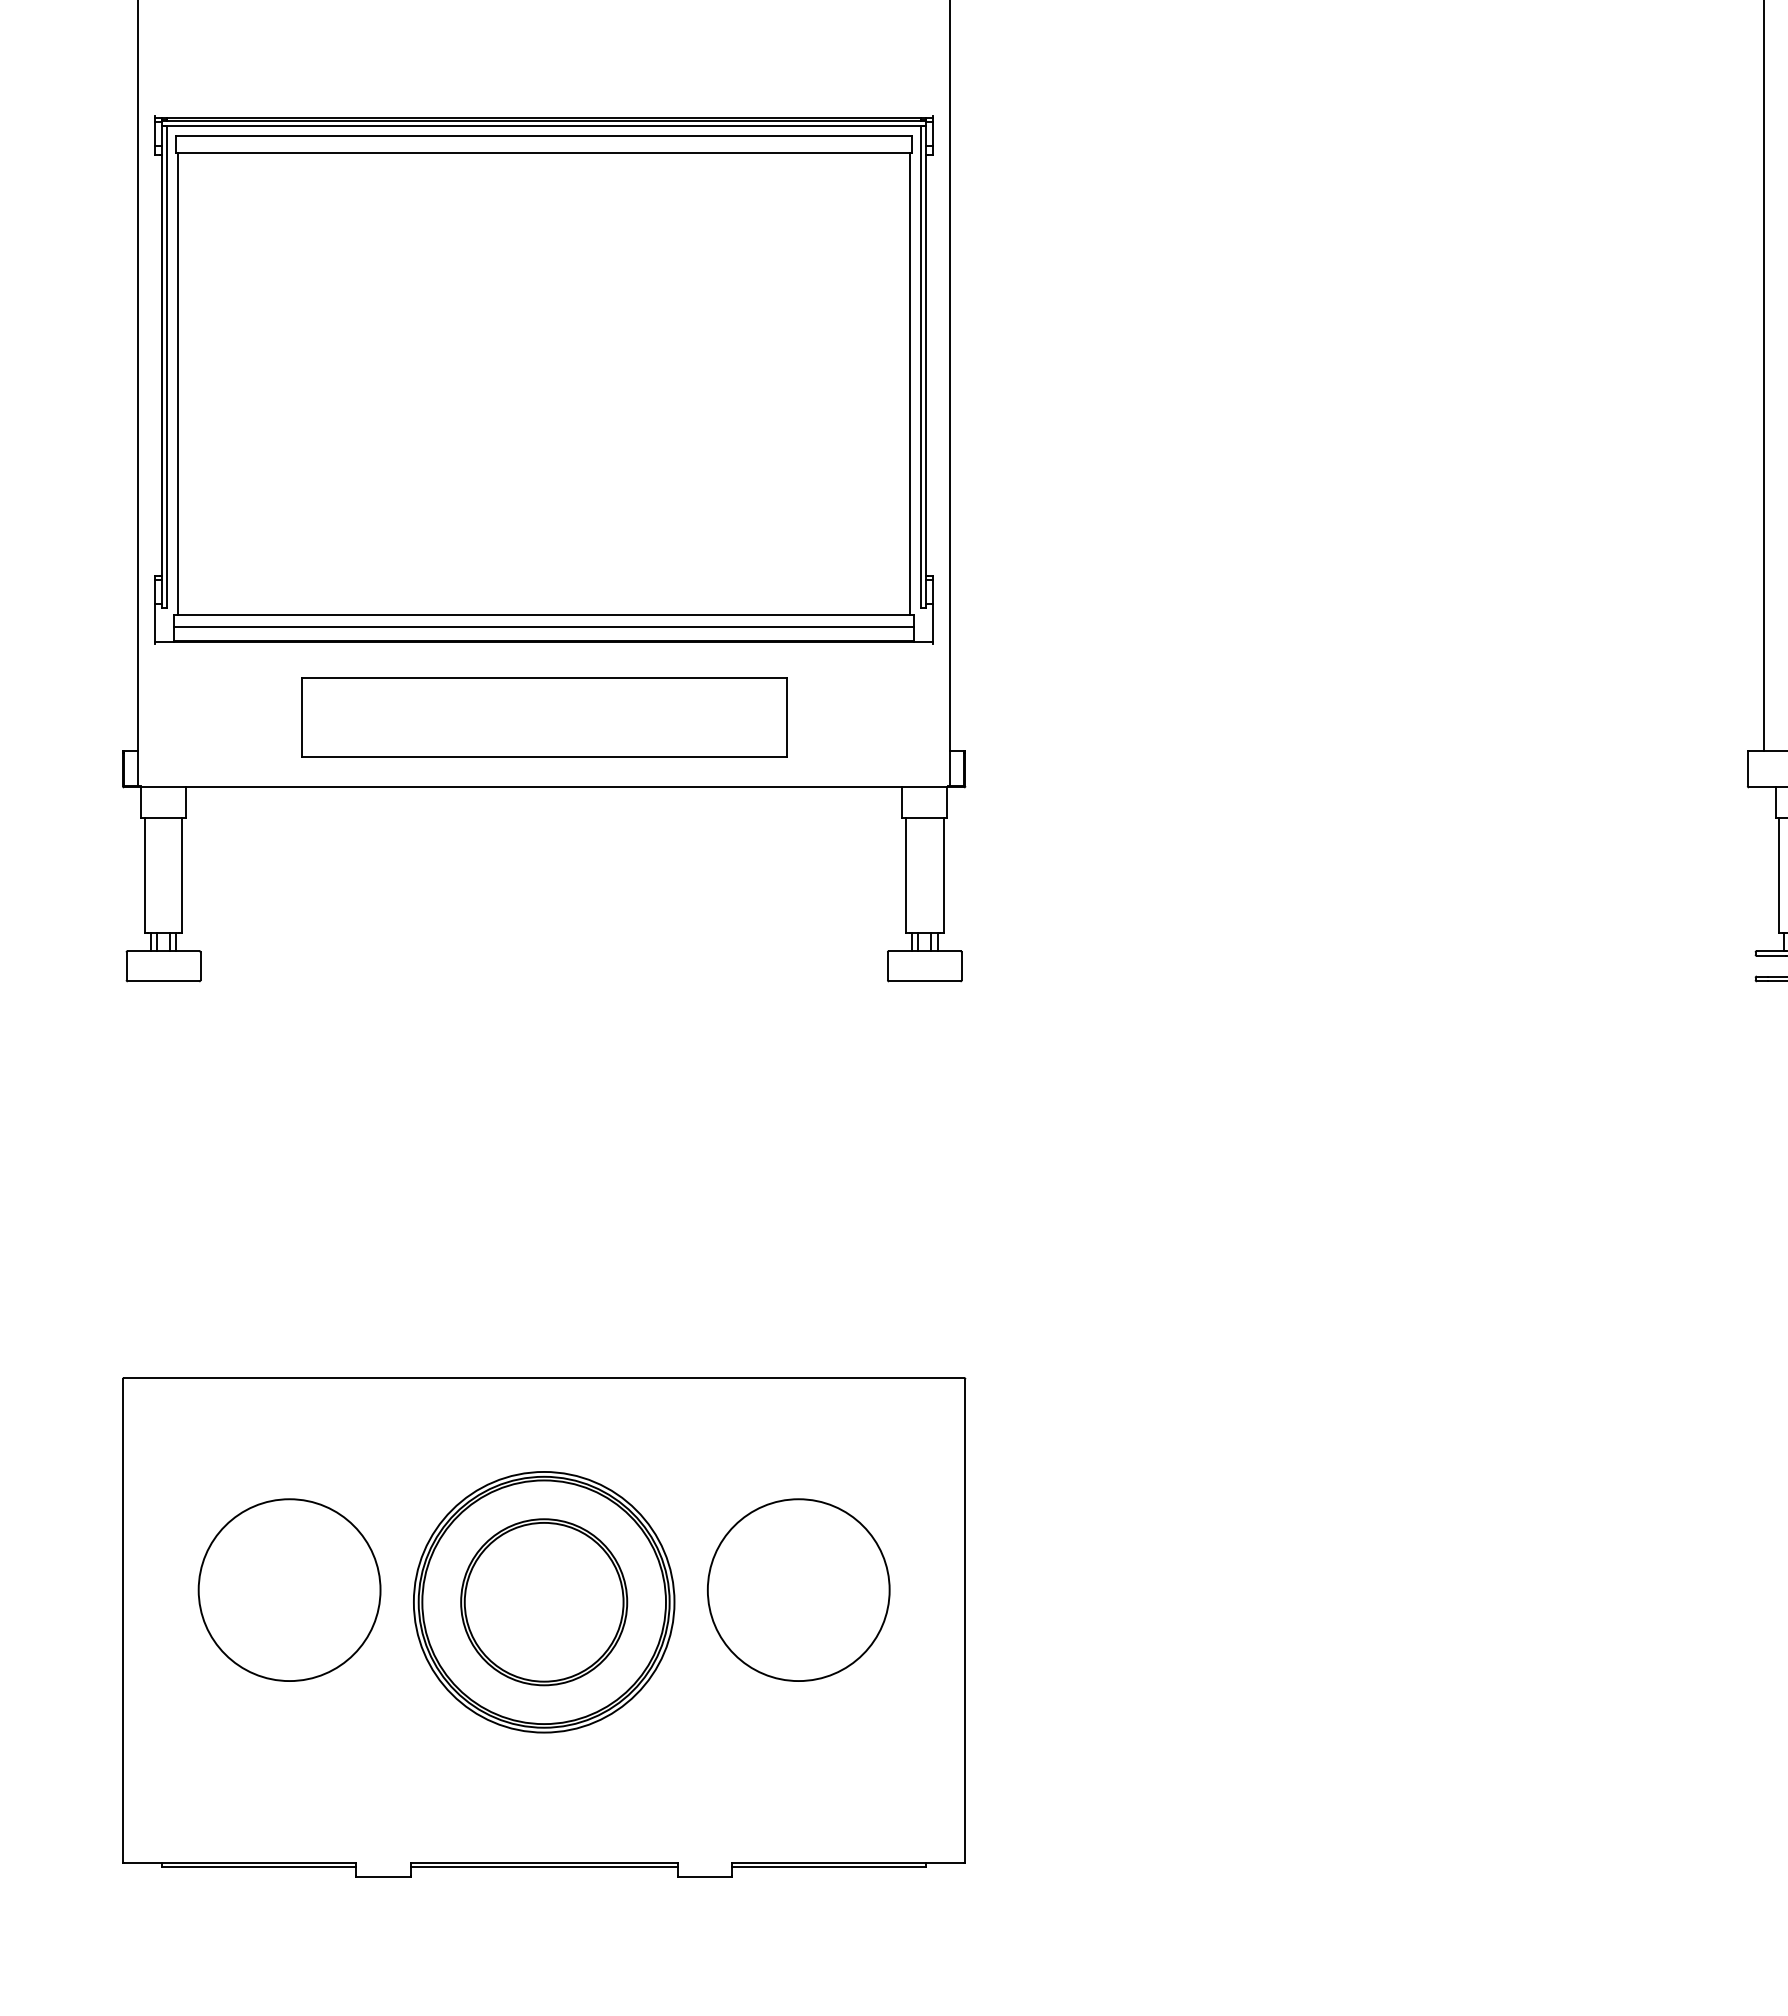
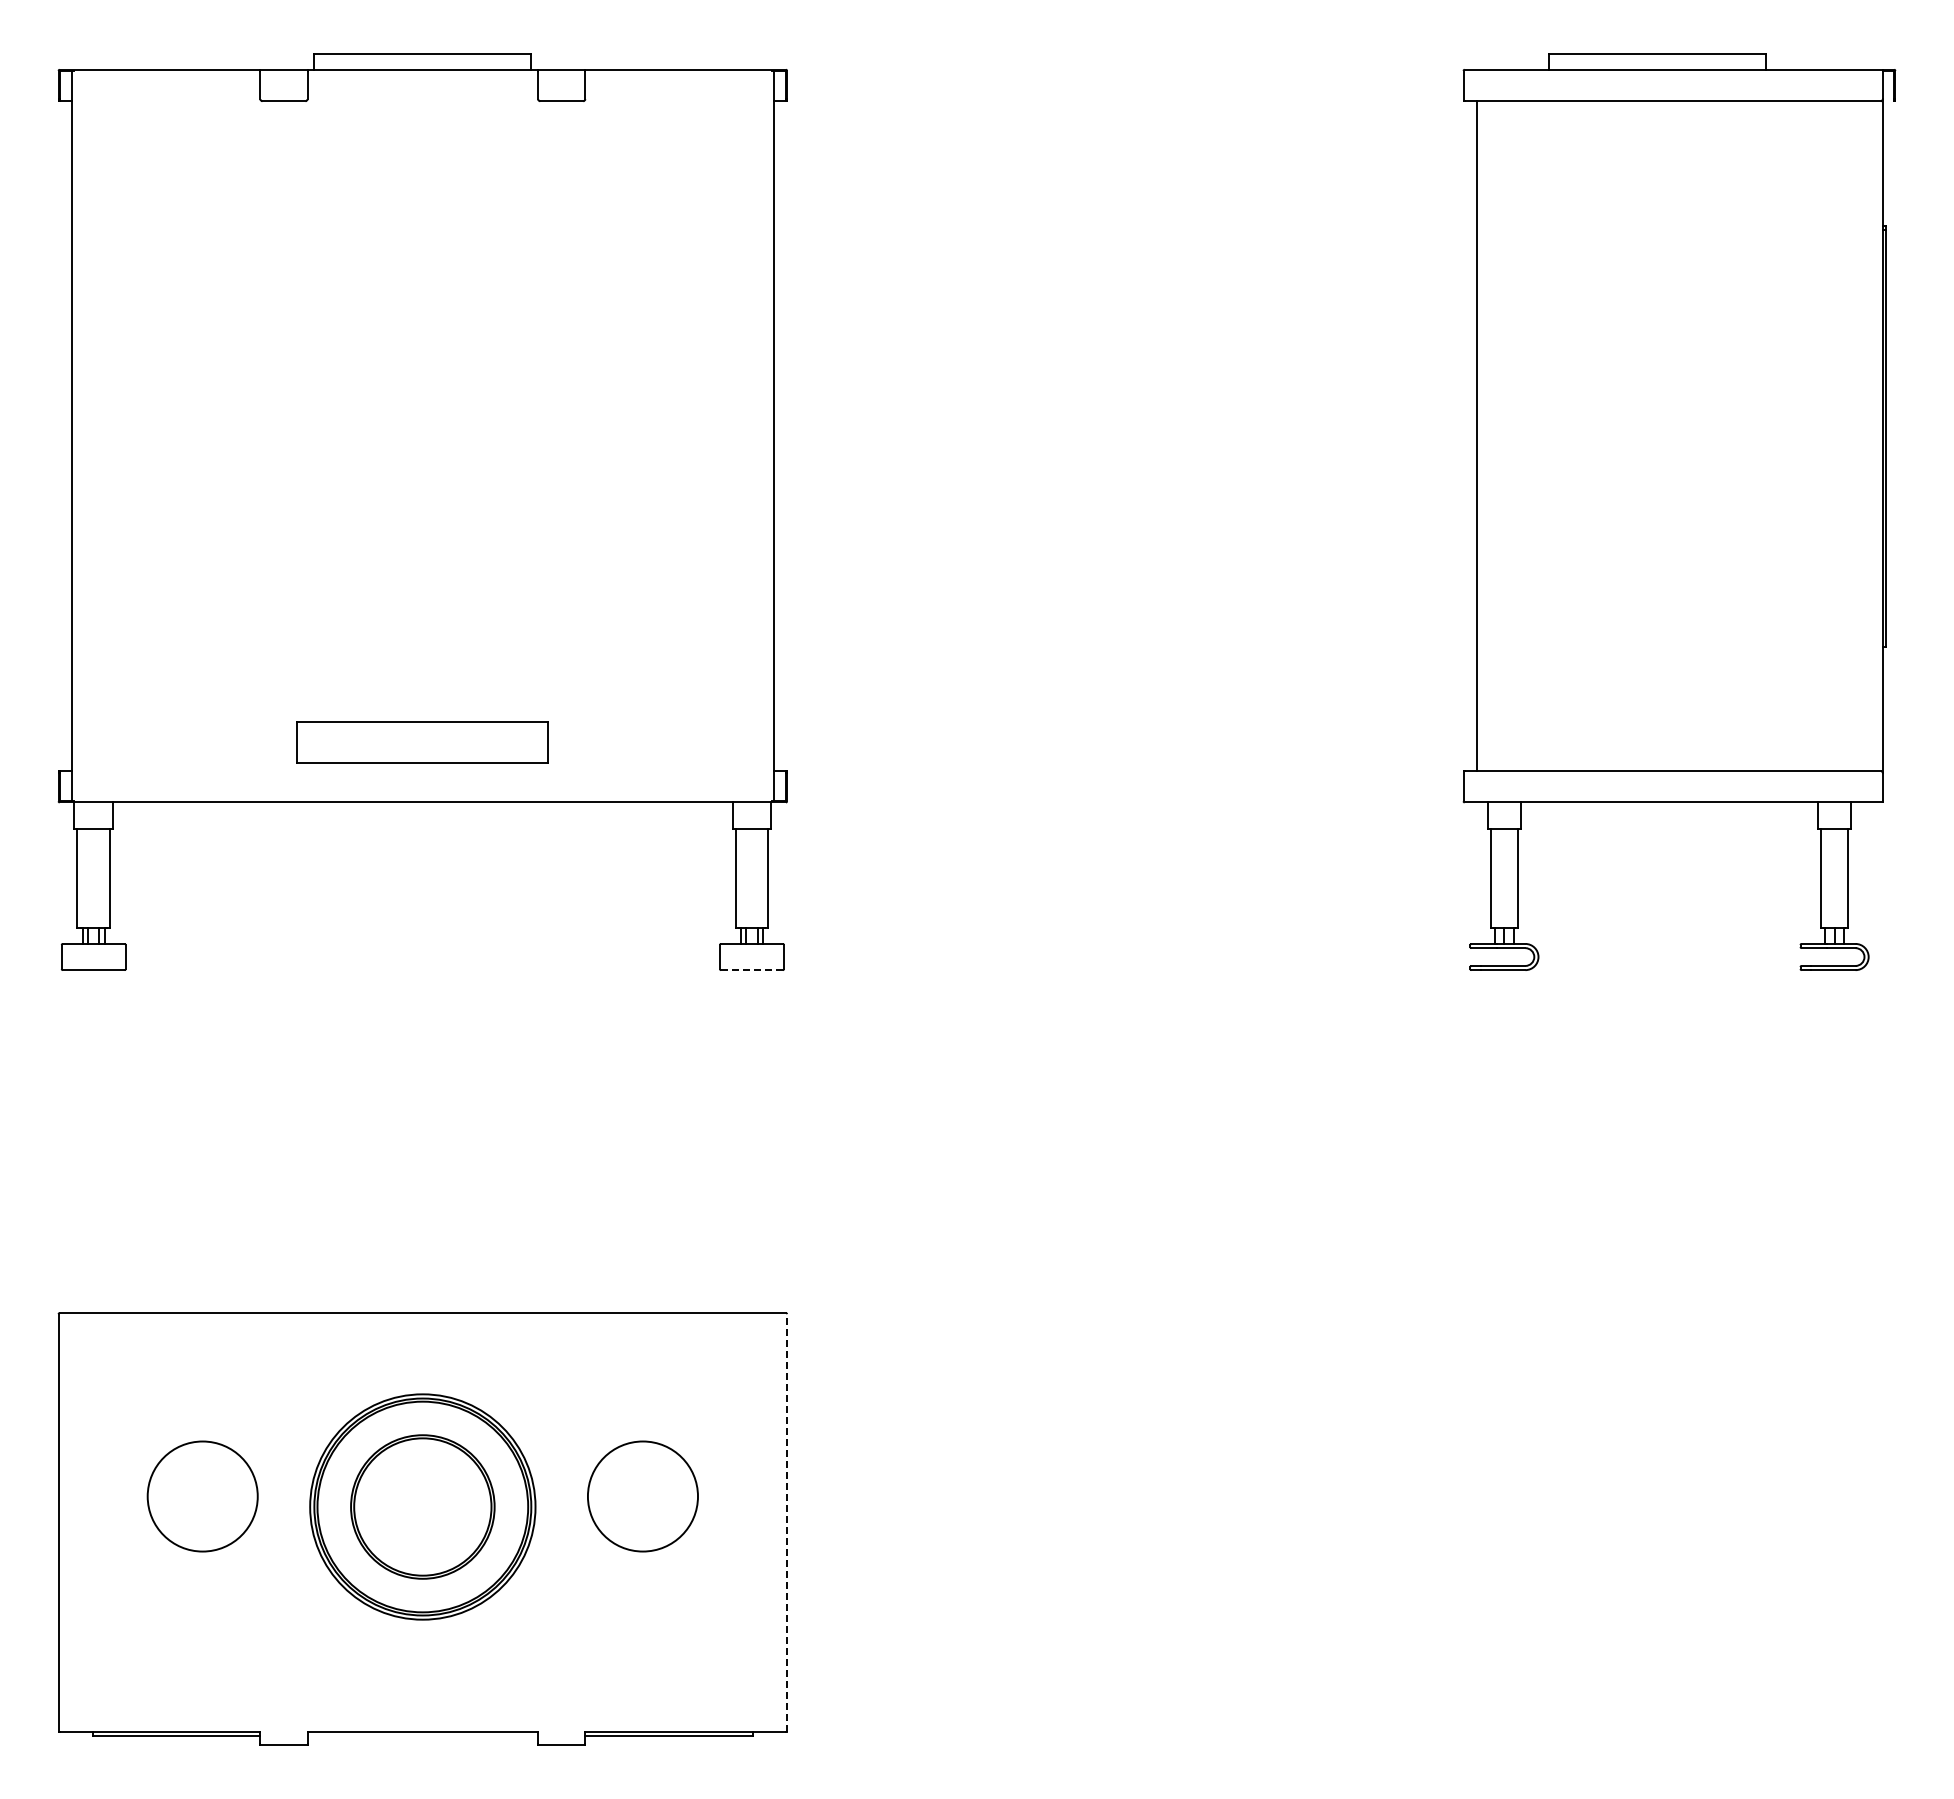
part: (543, 380) -> (422, 450), removed
part: (543, 716) -> (422, 741), size x0.6
line: (924, 981) -> (751, 970), solid -> dashed
circle: (289, 1590) -> (202, 1496), size x0.7
circle: (798, 1590) -> (642, 1496), size x0.7
line: (965, 1620) -> (787, 1522), solid -> dashed
line: (543, 1866) -> (422, 1735), removed

